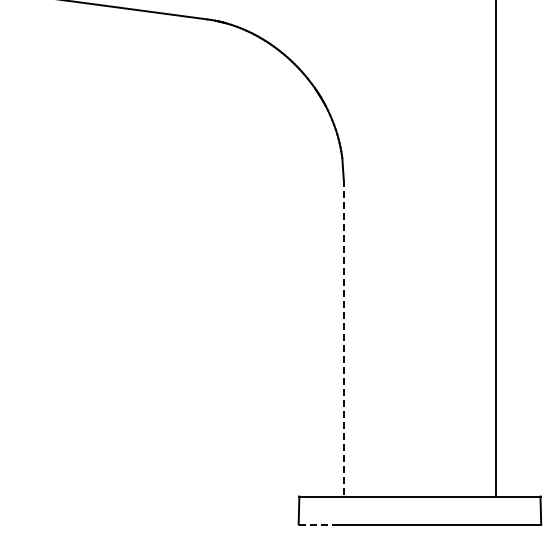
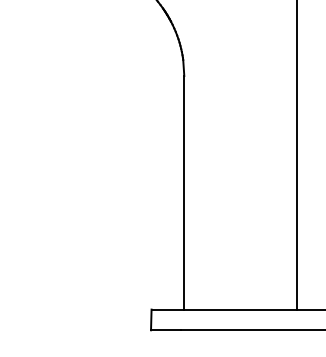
line: (343, 338) -> (184, 193), dashed -> solid
line: (318, 524) -> (165, 330), dashed -> solid

